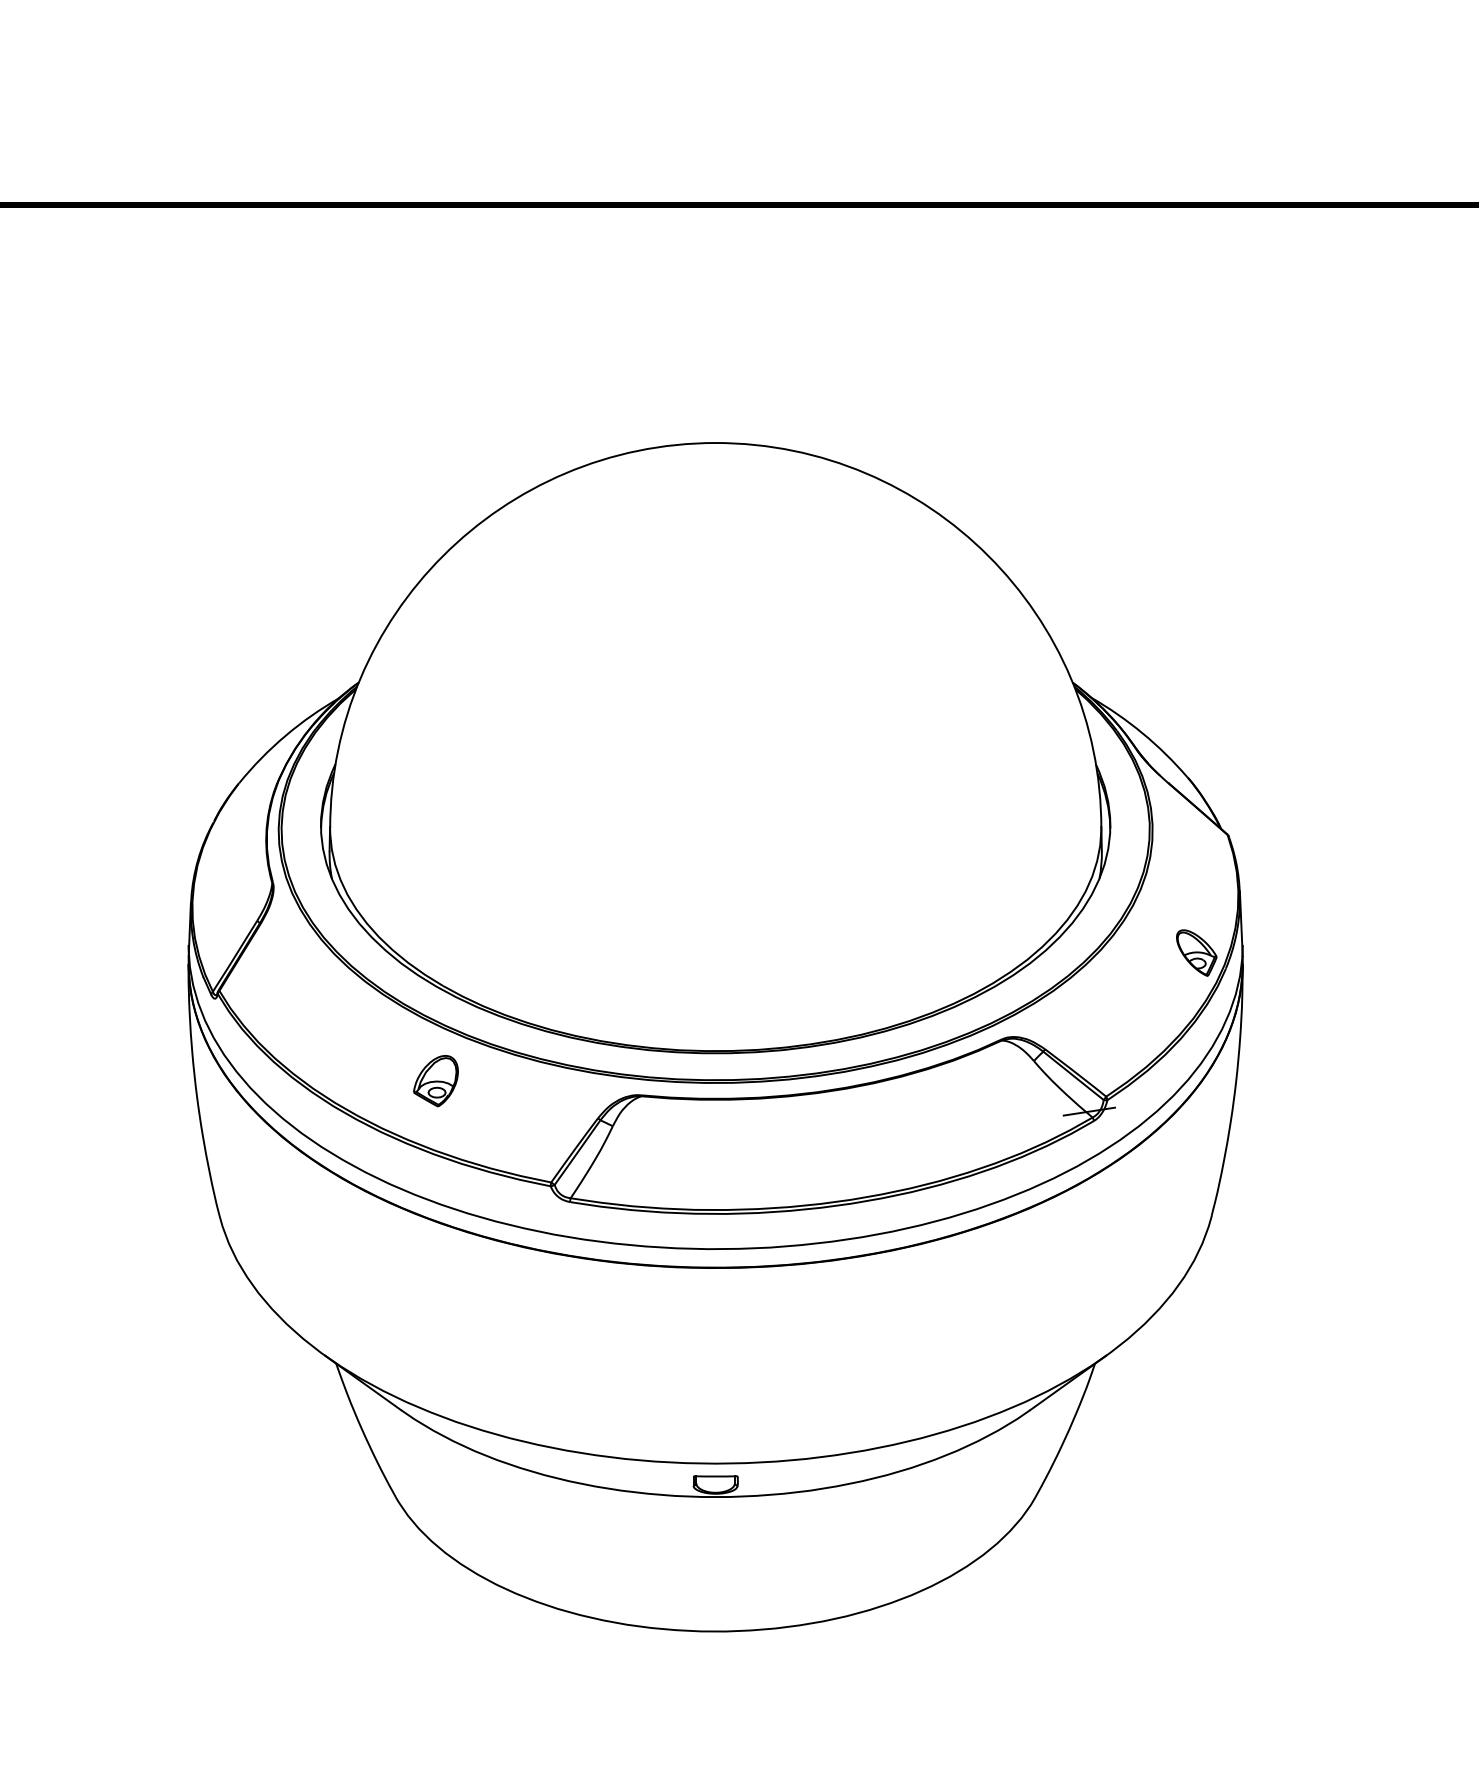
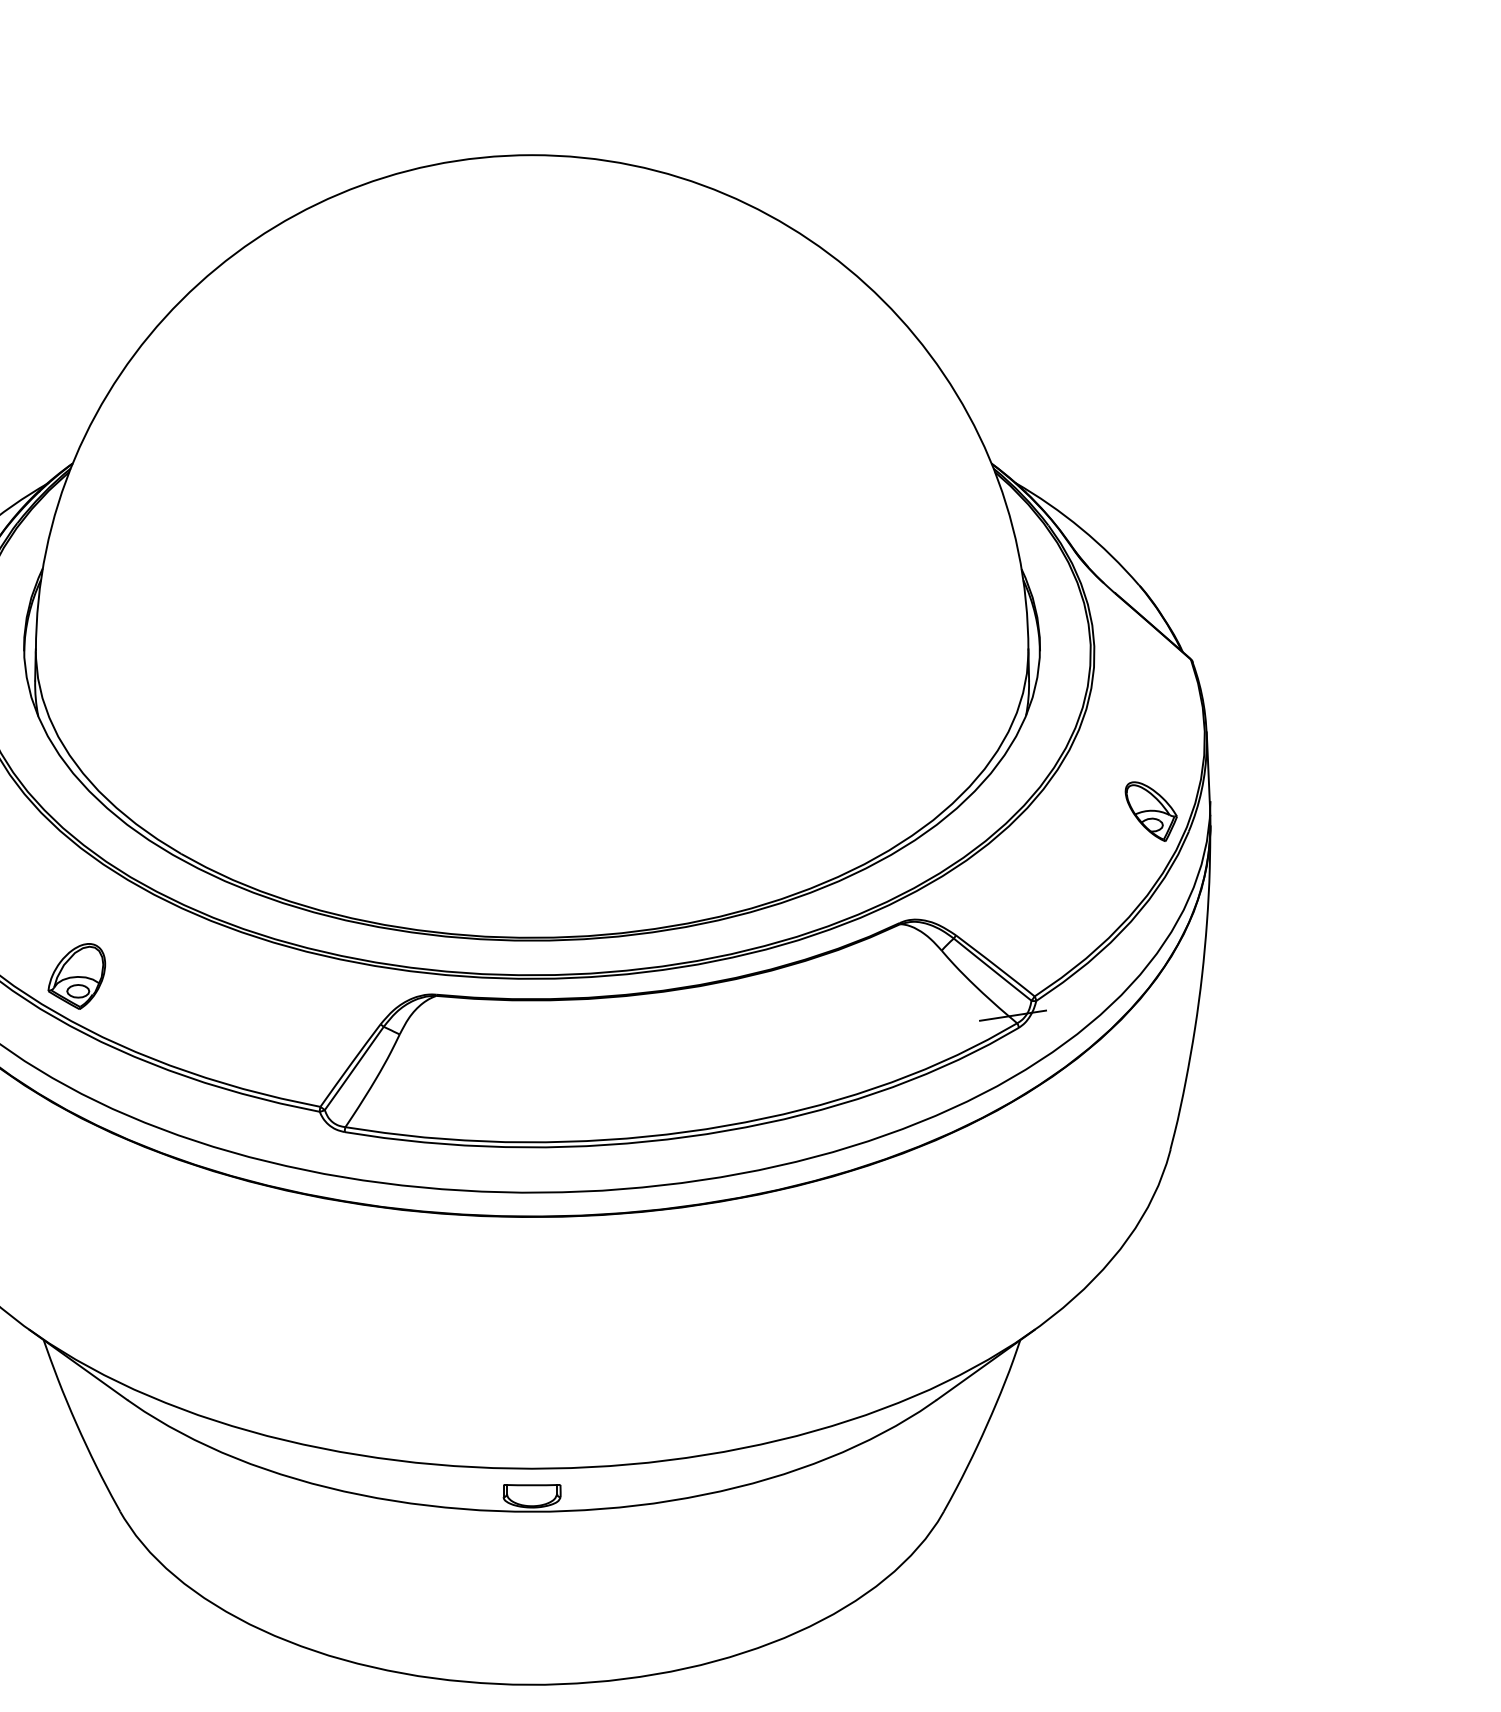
part: (435, 1081) -> (76, 976), moved

